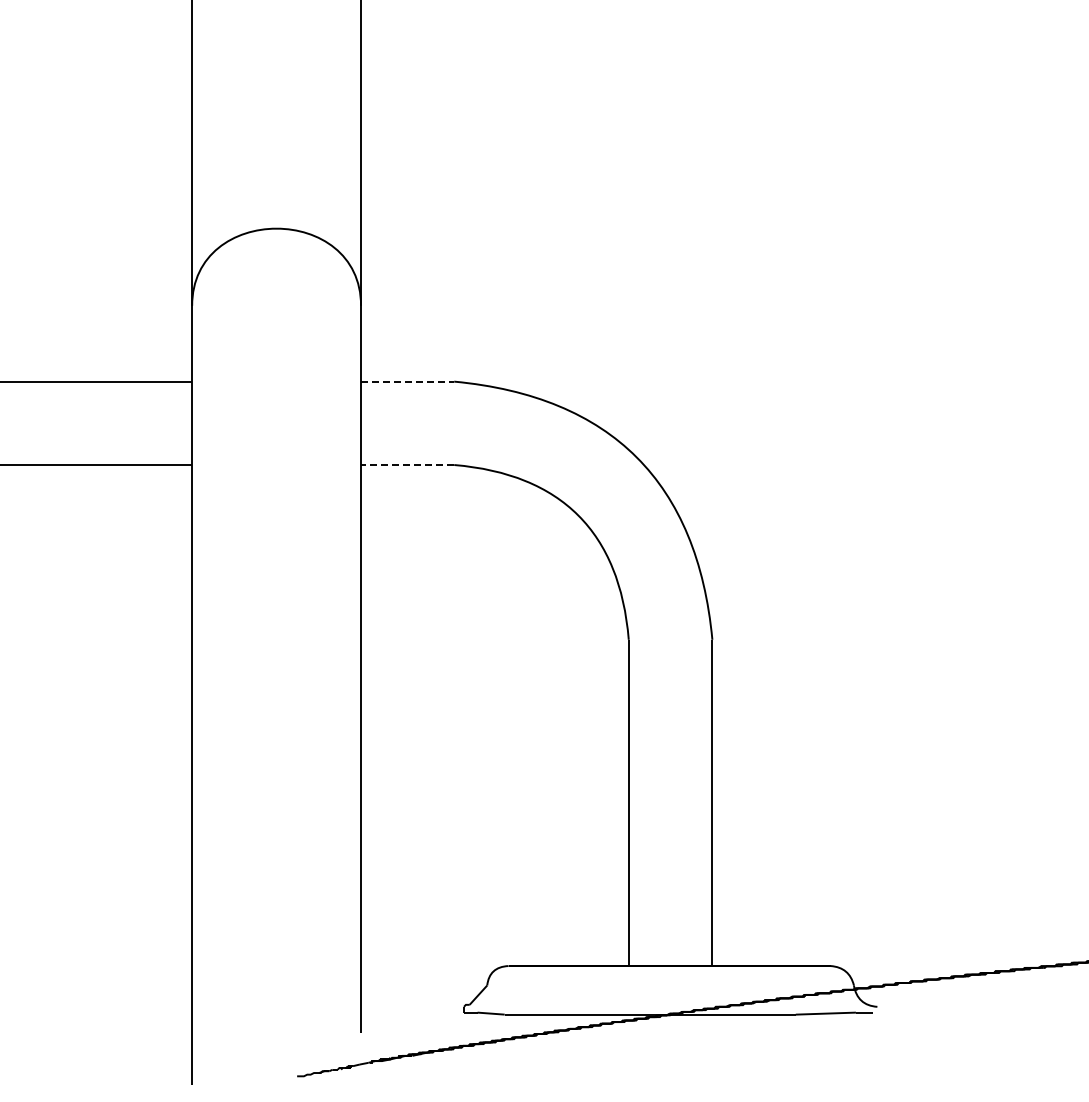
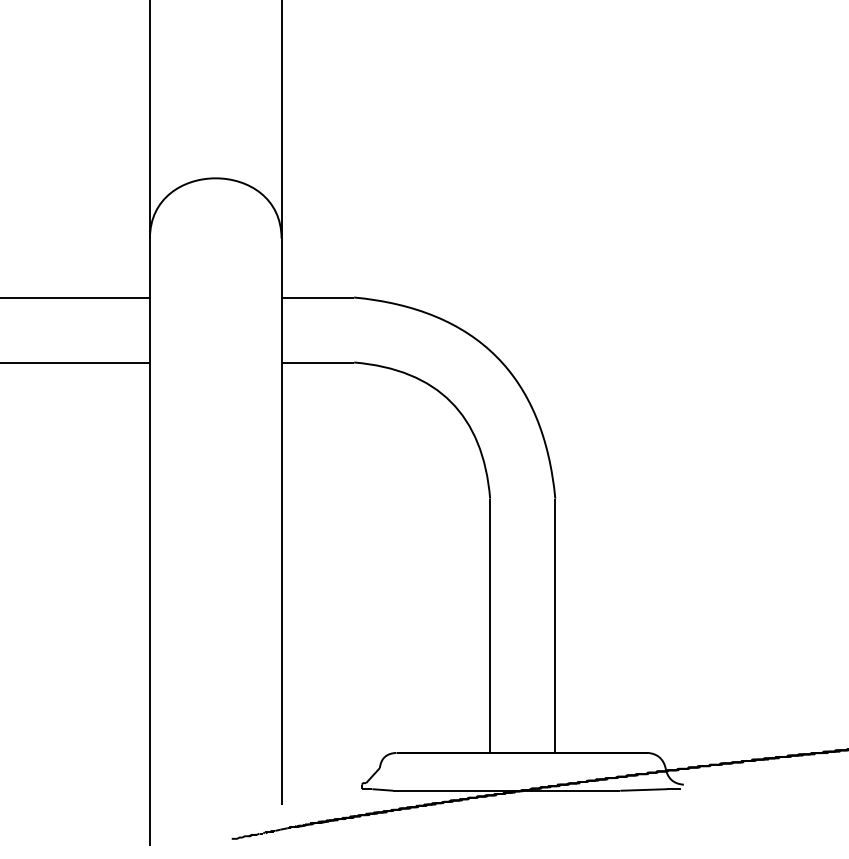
line: (407, 381) -> (317, 297), dashed -> solid
line: (407, 465) -> (317, 362), dashed -> solid

